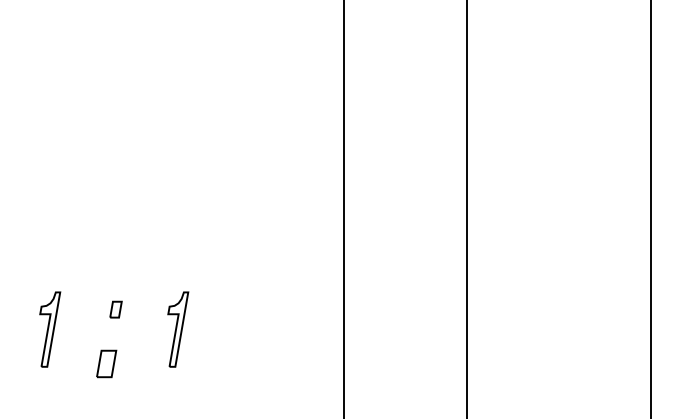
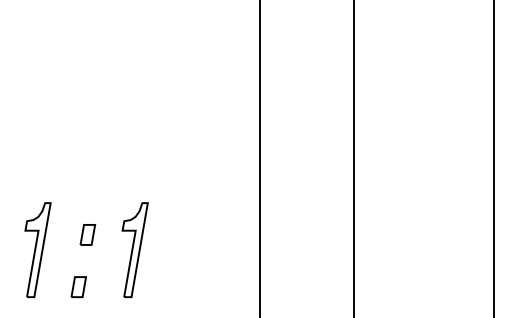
part: (115, 309) -> (87, 234), size x1.67
part: (49, 328) -> (37, 249), size x1.67
part: (177, 328) -> (134, 249), size x1.67
part: (106, 363) -> (78, 286), moved

